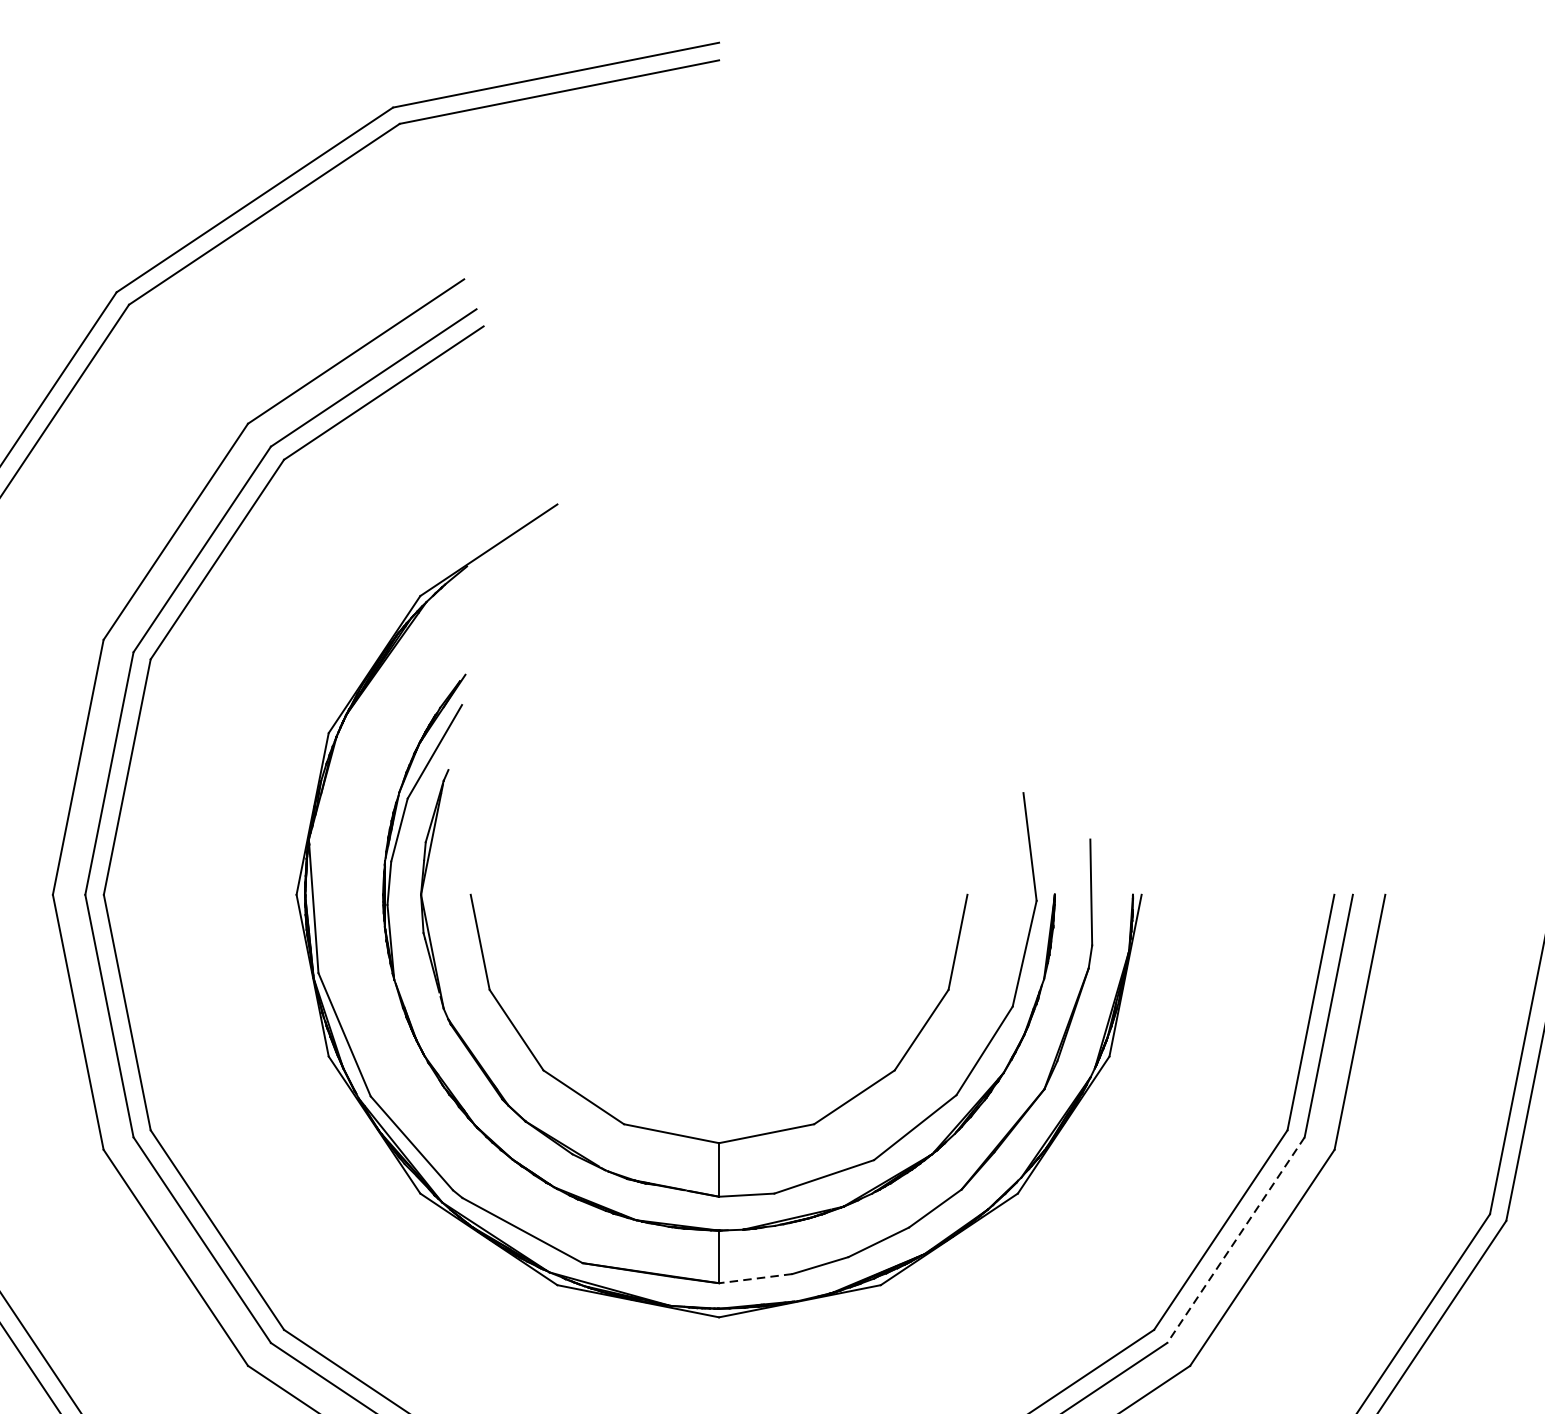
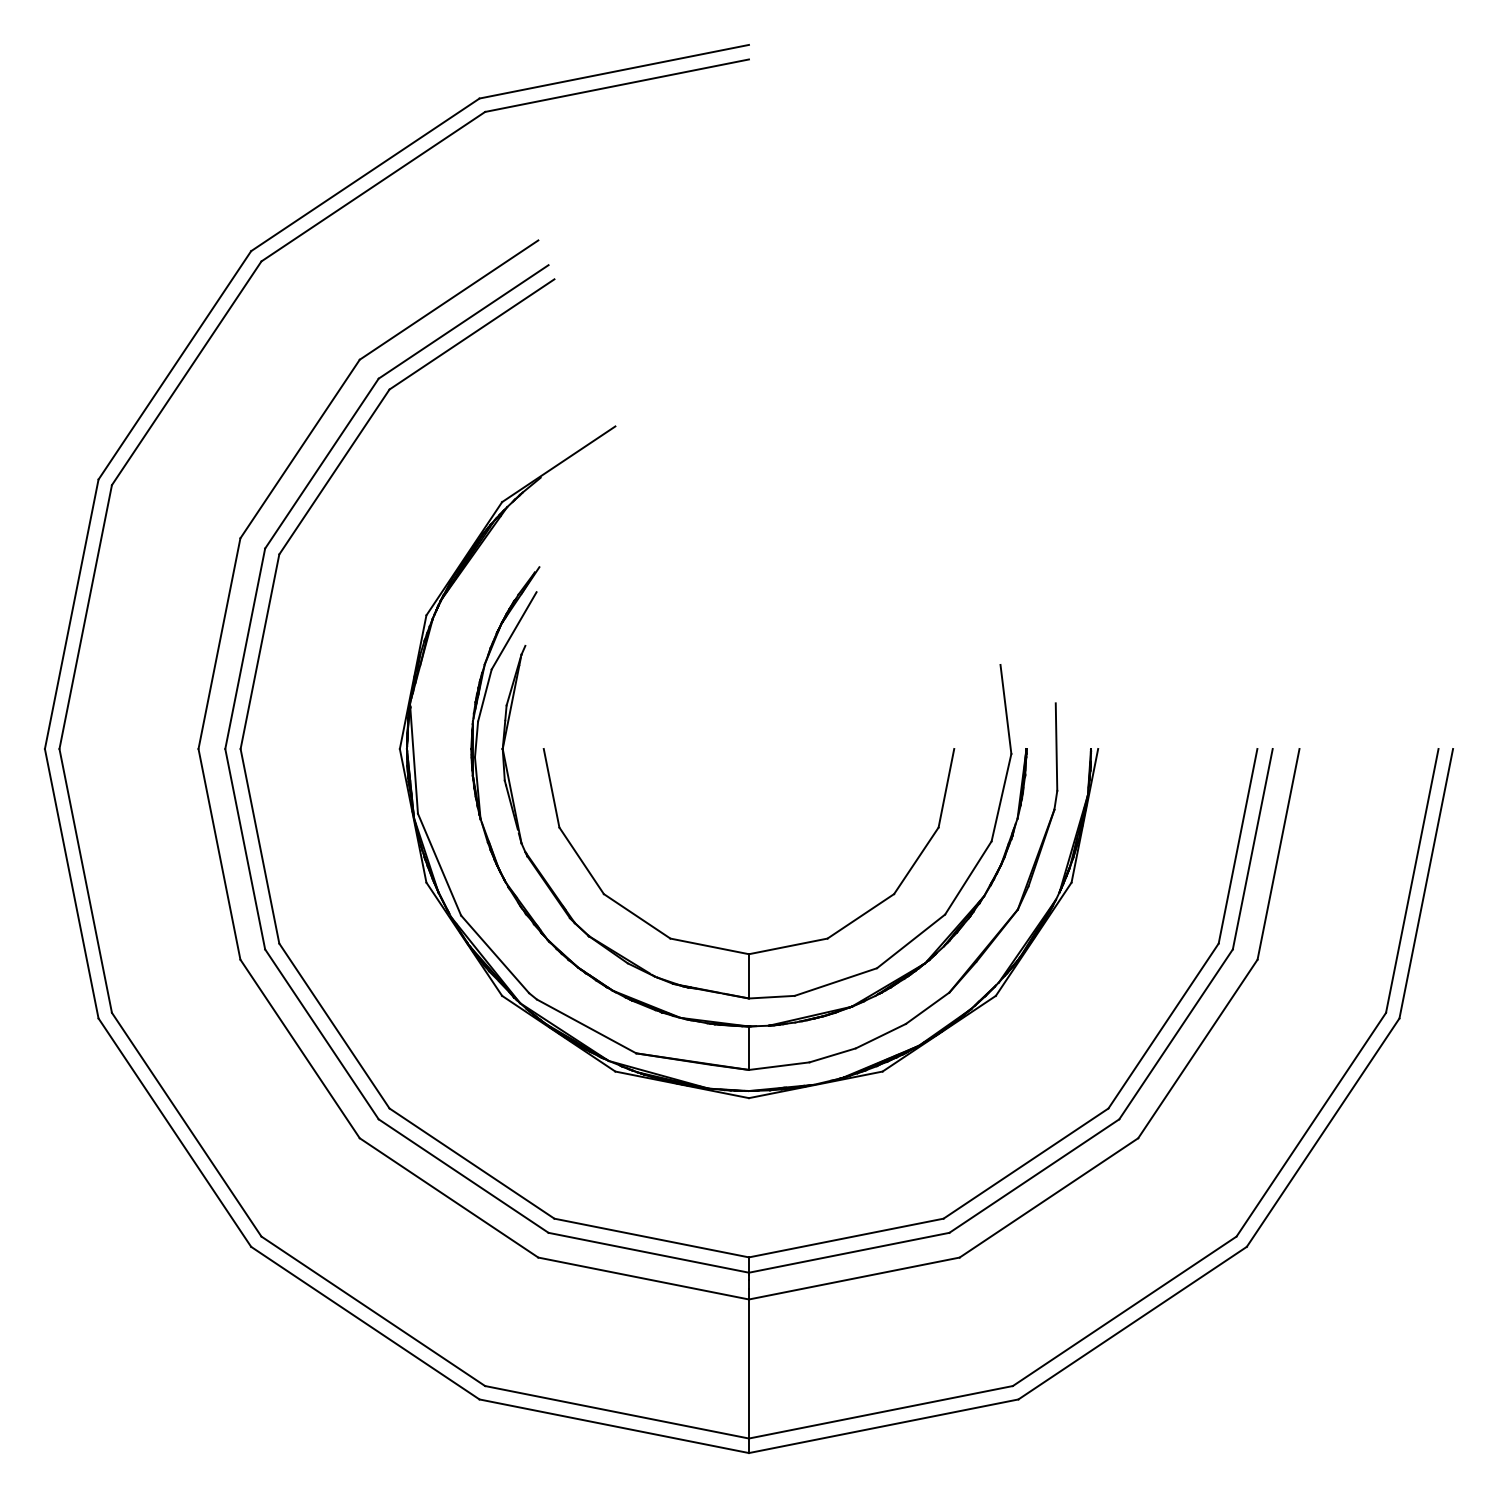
line: (1235, 1240) -> (1175, 1034), dashed -> solid
line: (756, 1279) -> (779, 1066), dashed -> solid

